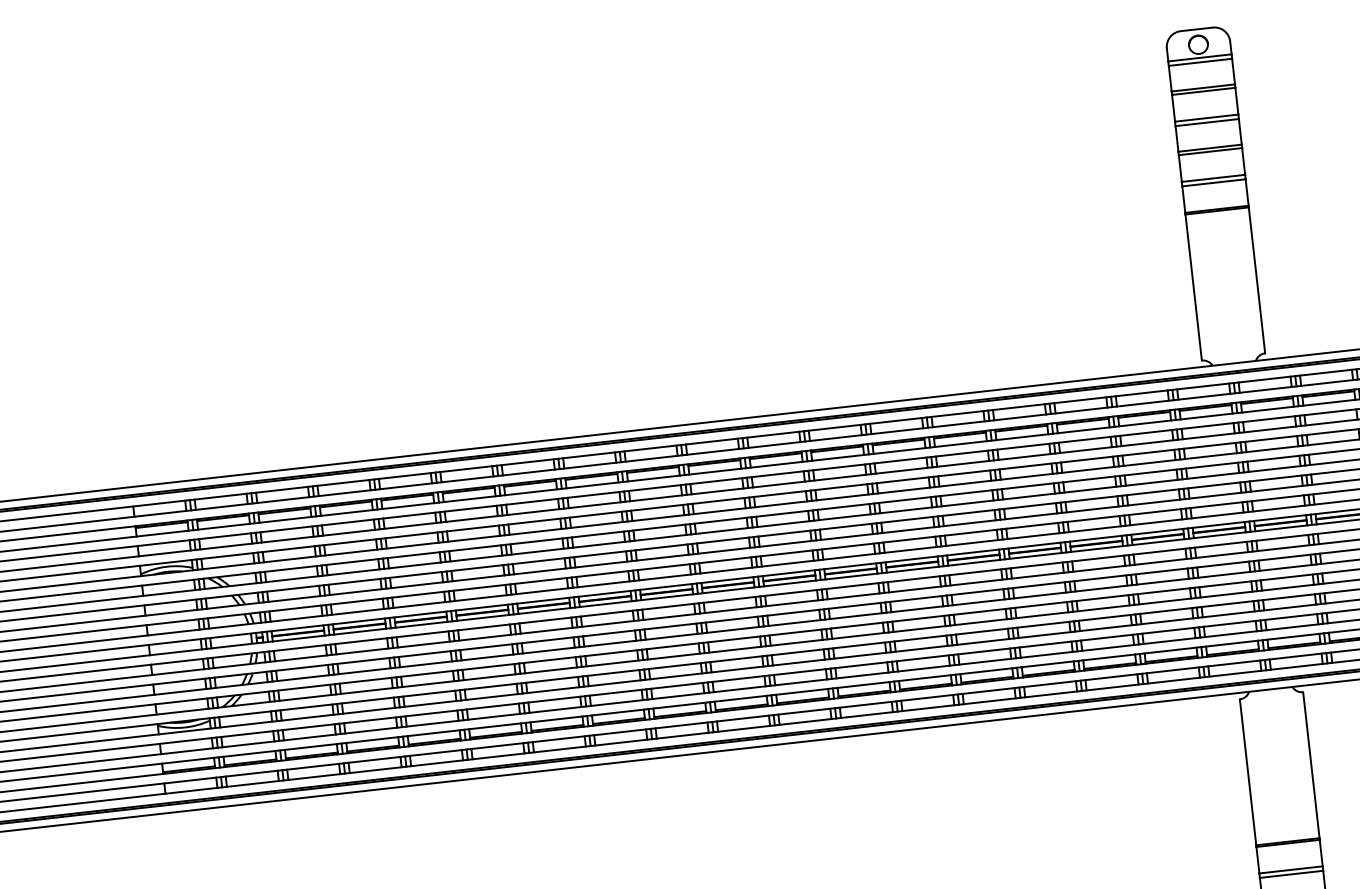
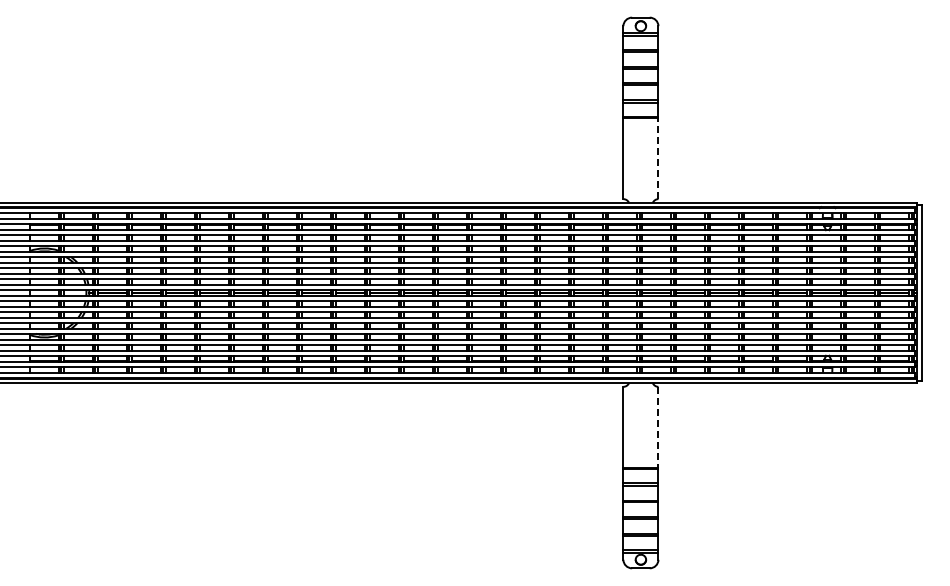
line: (1257, 280) -> (658, 158), solid -> dashed
line: (1311, 765) -> (658, 427), solid -> dashed

